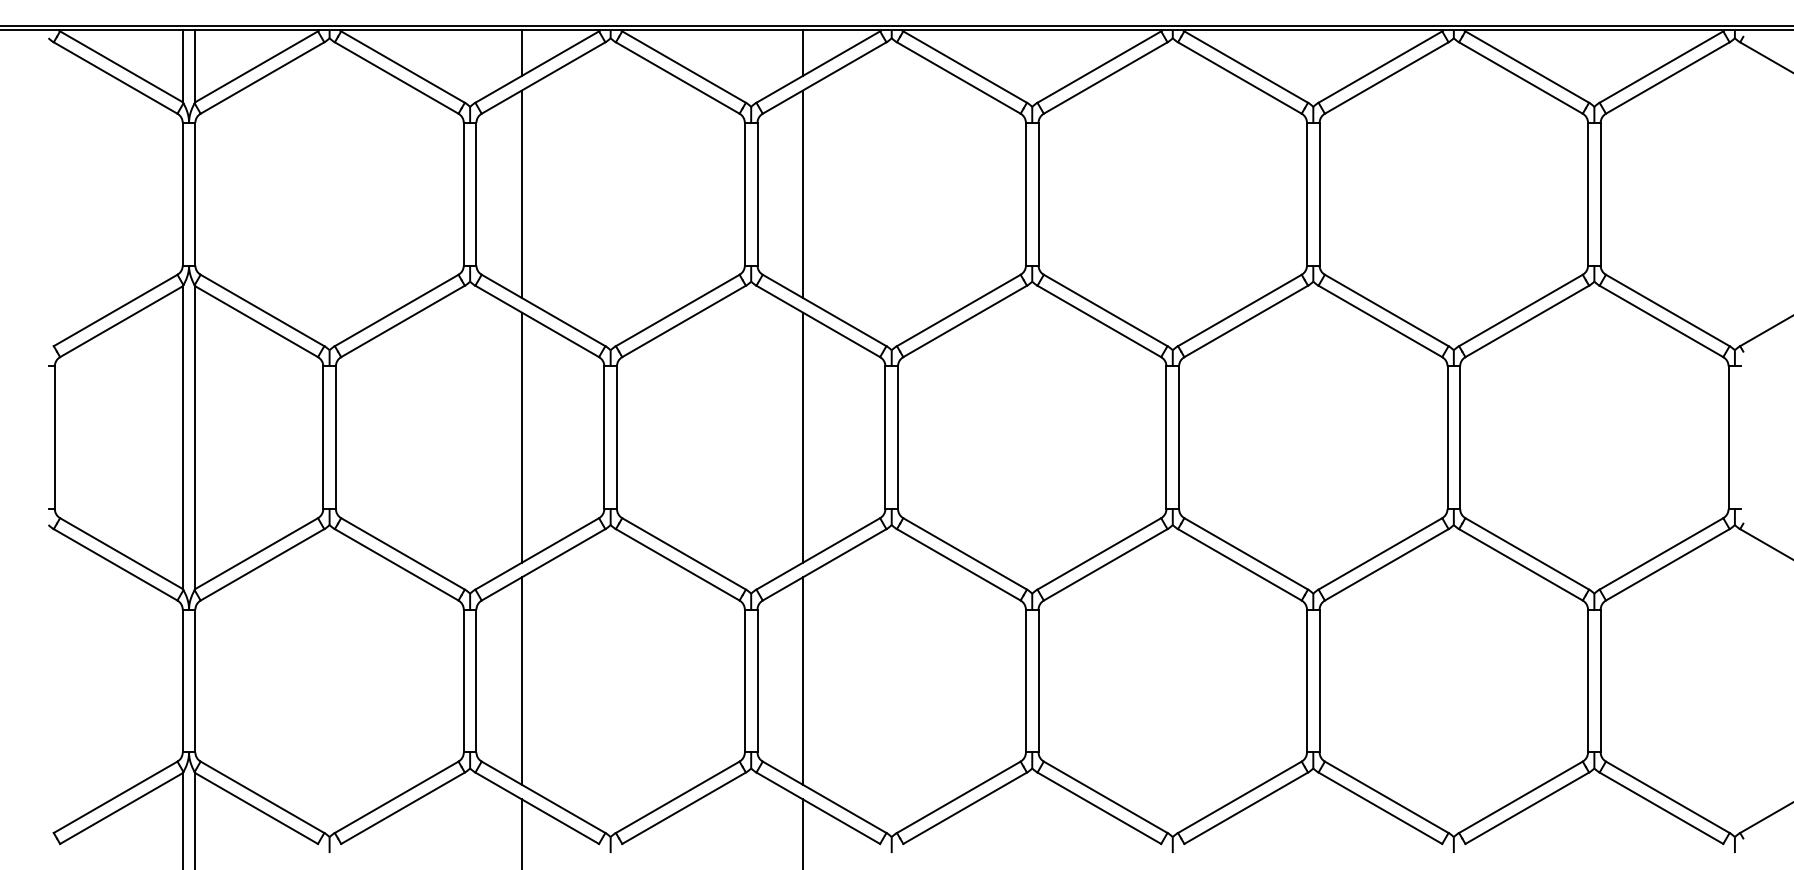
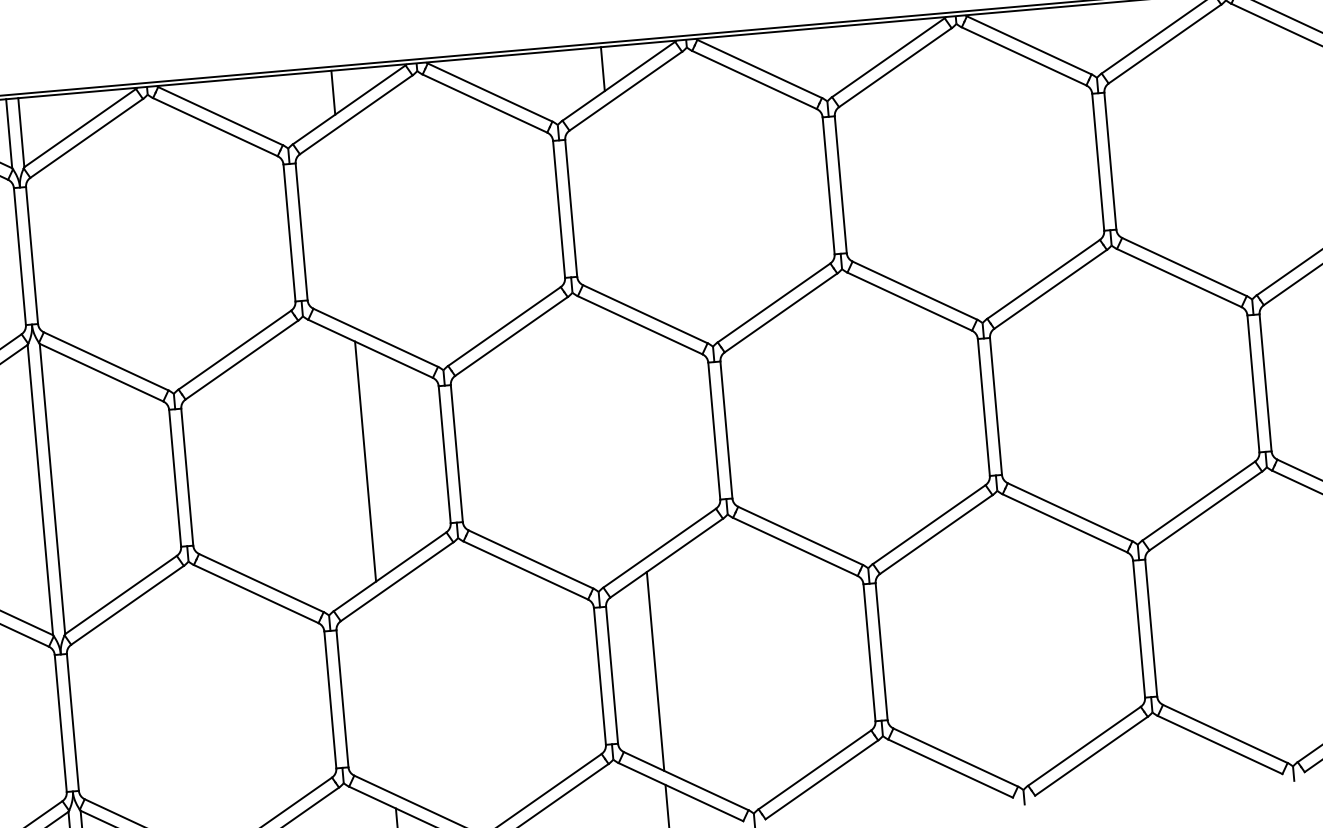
line: (521, 193) -> (344, 227), removed
line: (802, 193) -> (614, 203), removed
line: (802, 437) -> (634, 437), removed
line: (521, 680) -> (385, 694), removed

